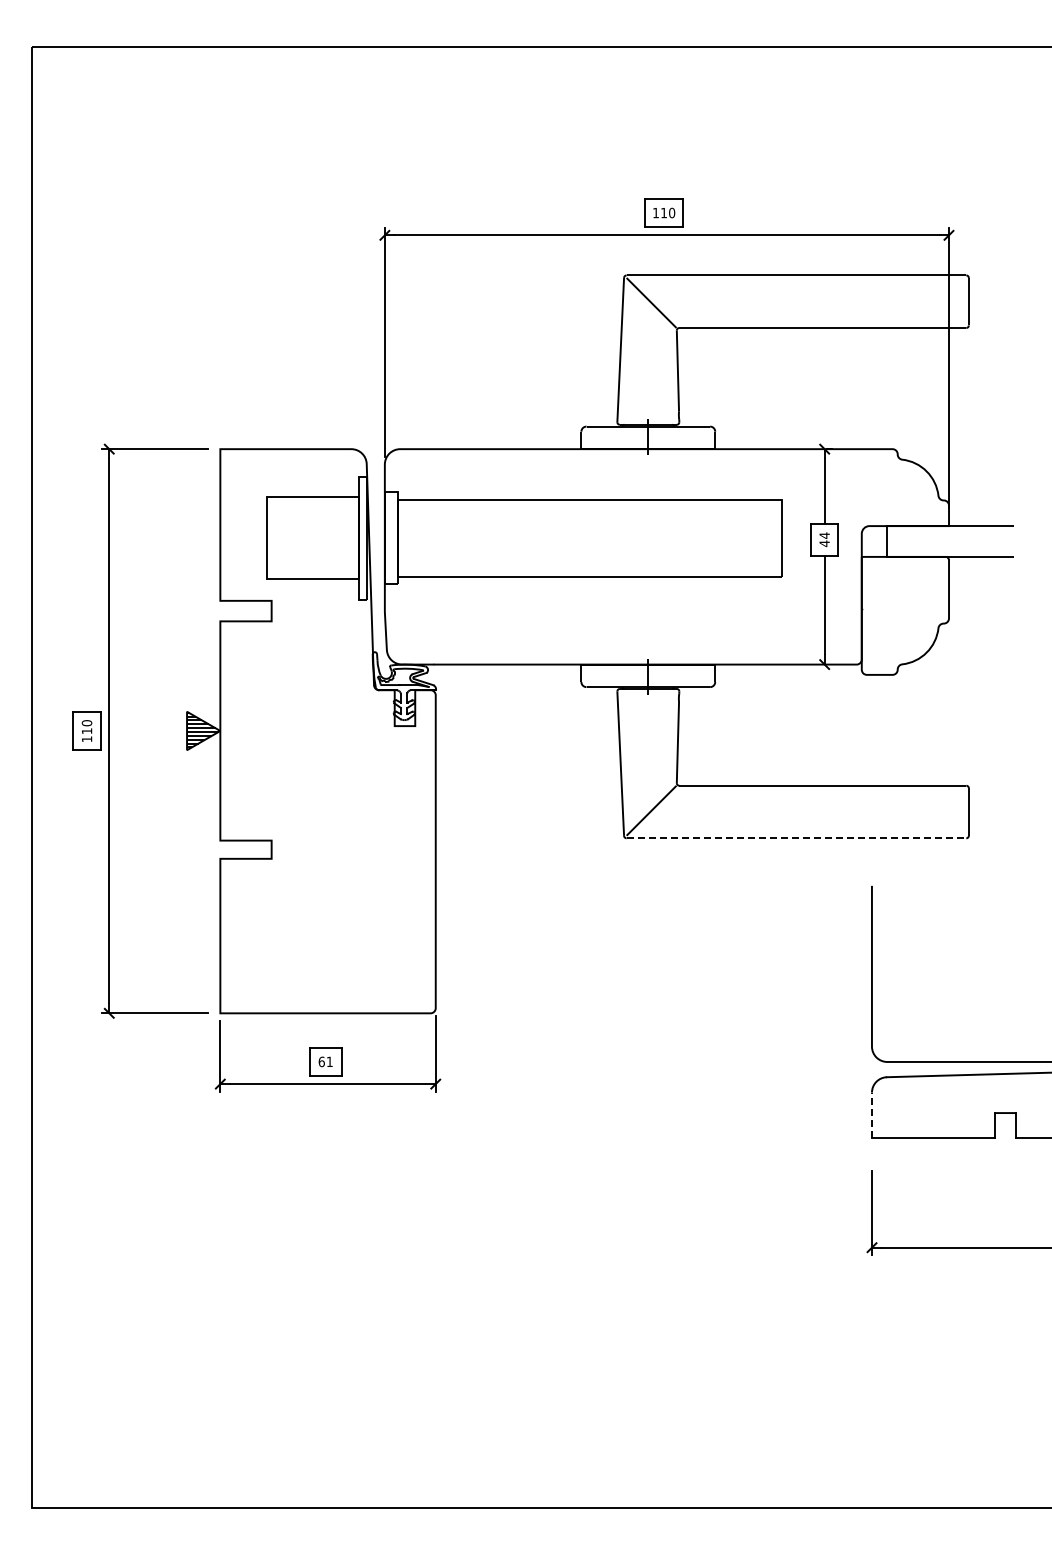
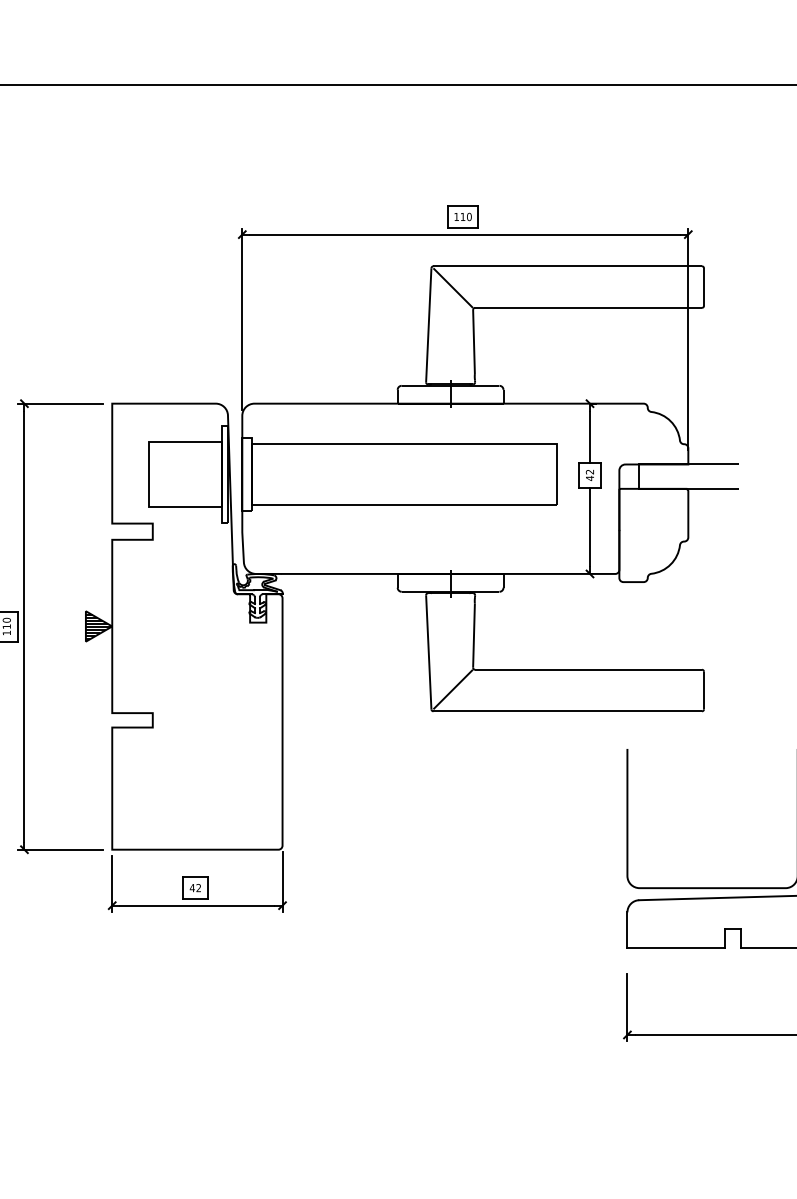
text: (824, 535) -> (589, 471), 44 -> 42
line: (796, 838) -> (567, 711), dashed -> solid
text: (325, 1061) -> (195, 887), 61 -> 42
line: (871, 1115) -> (627, 930), dashed -> solid

